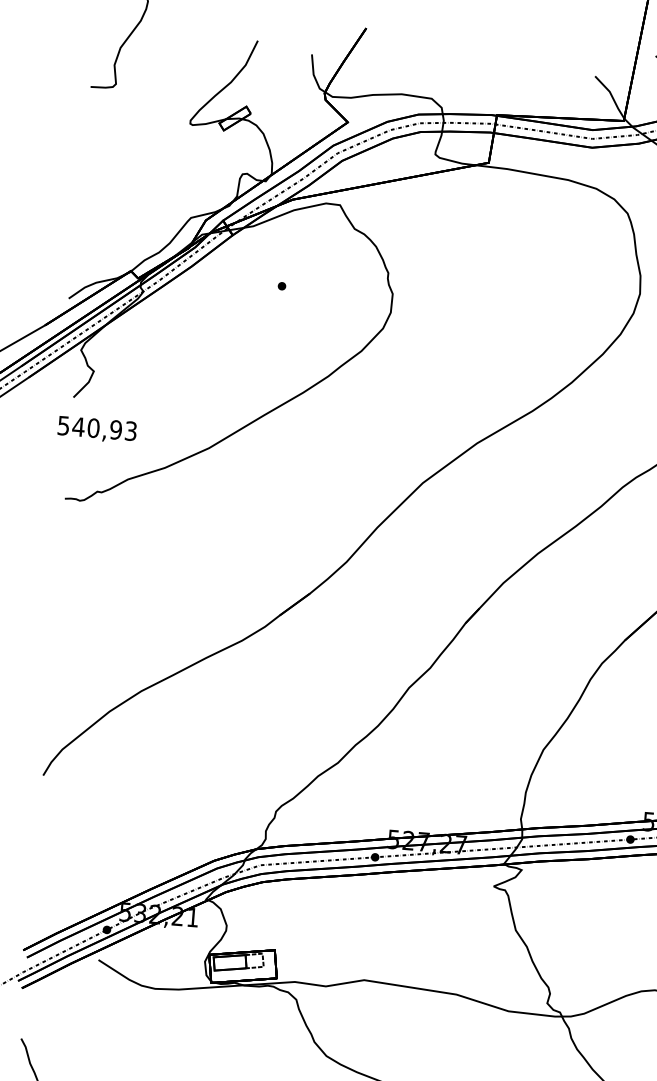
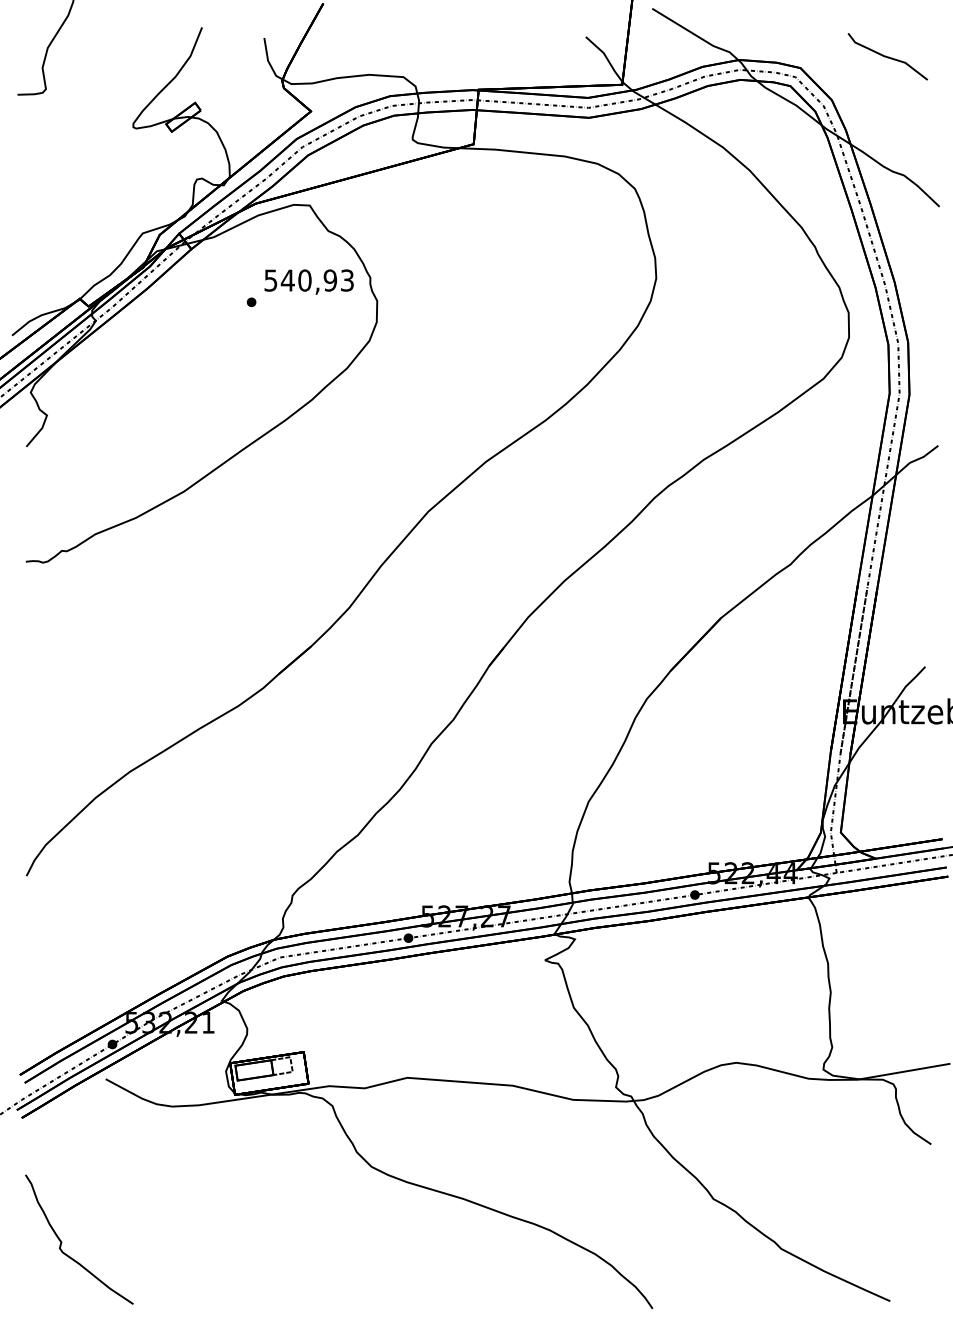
text: (96, 429) -> (308, 281), moved

